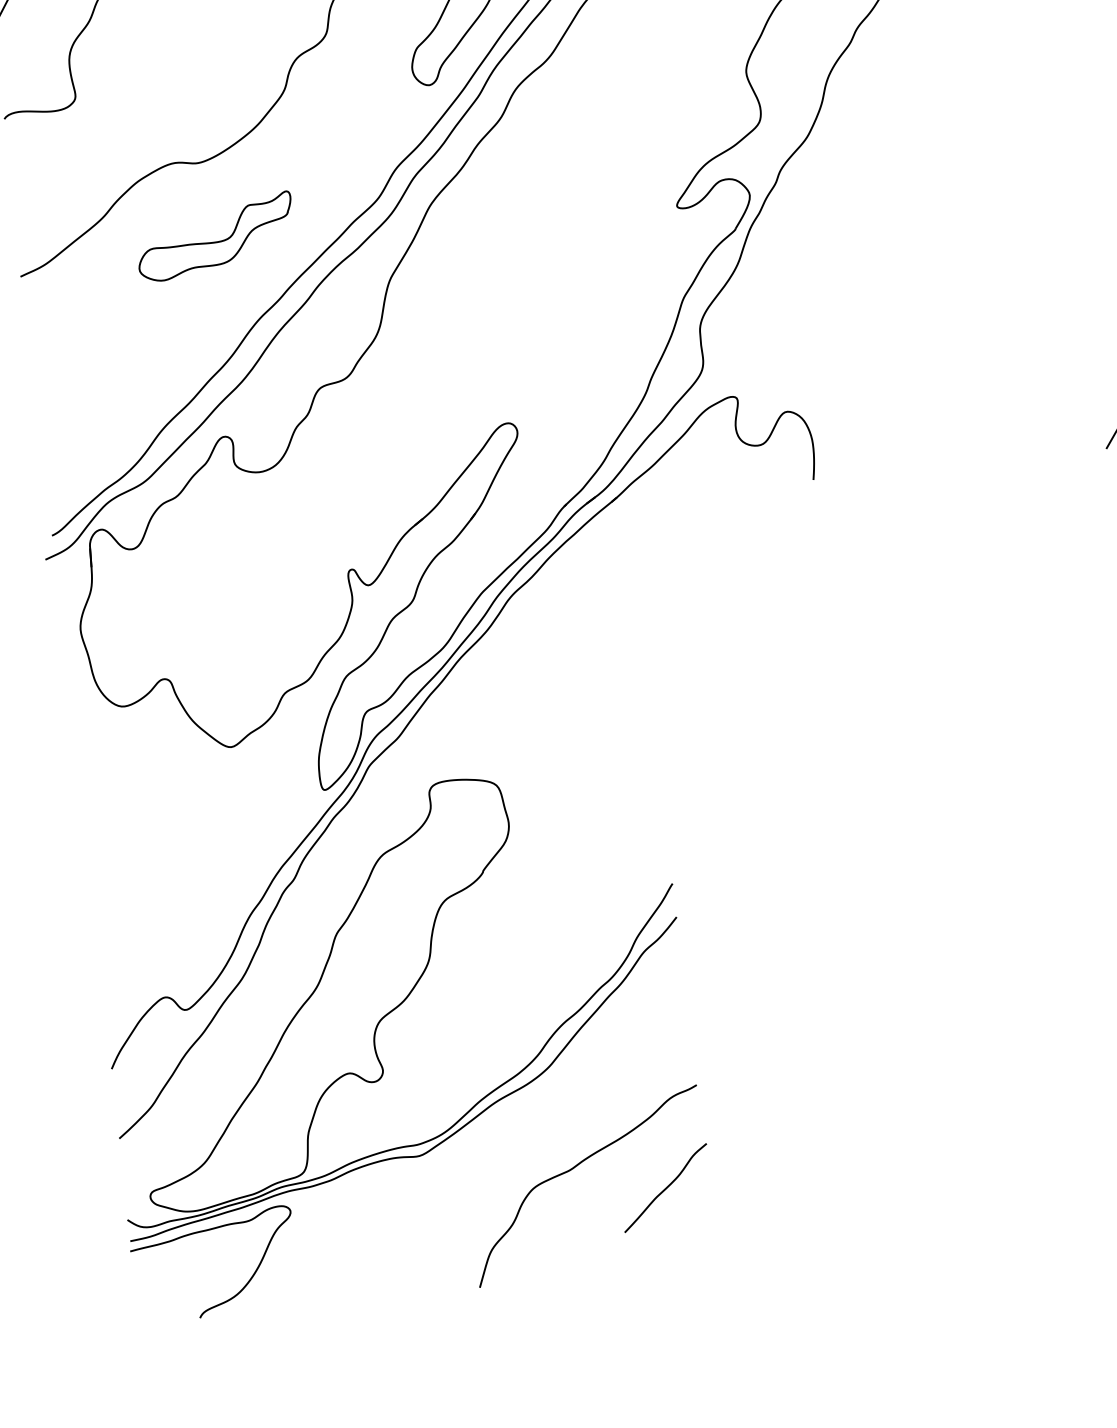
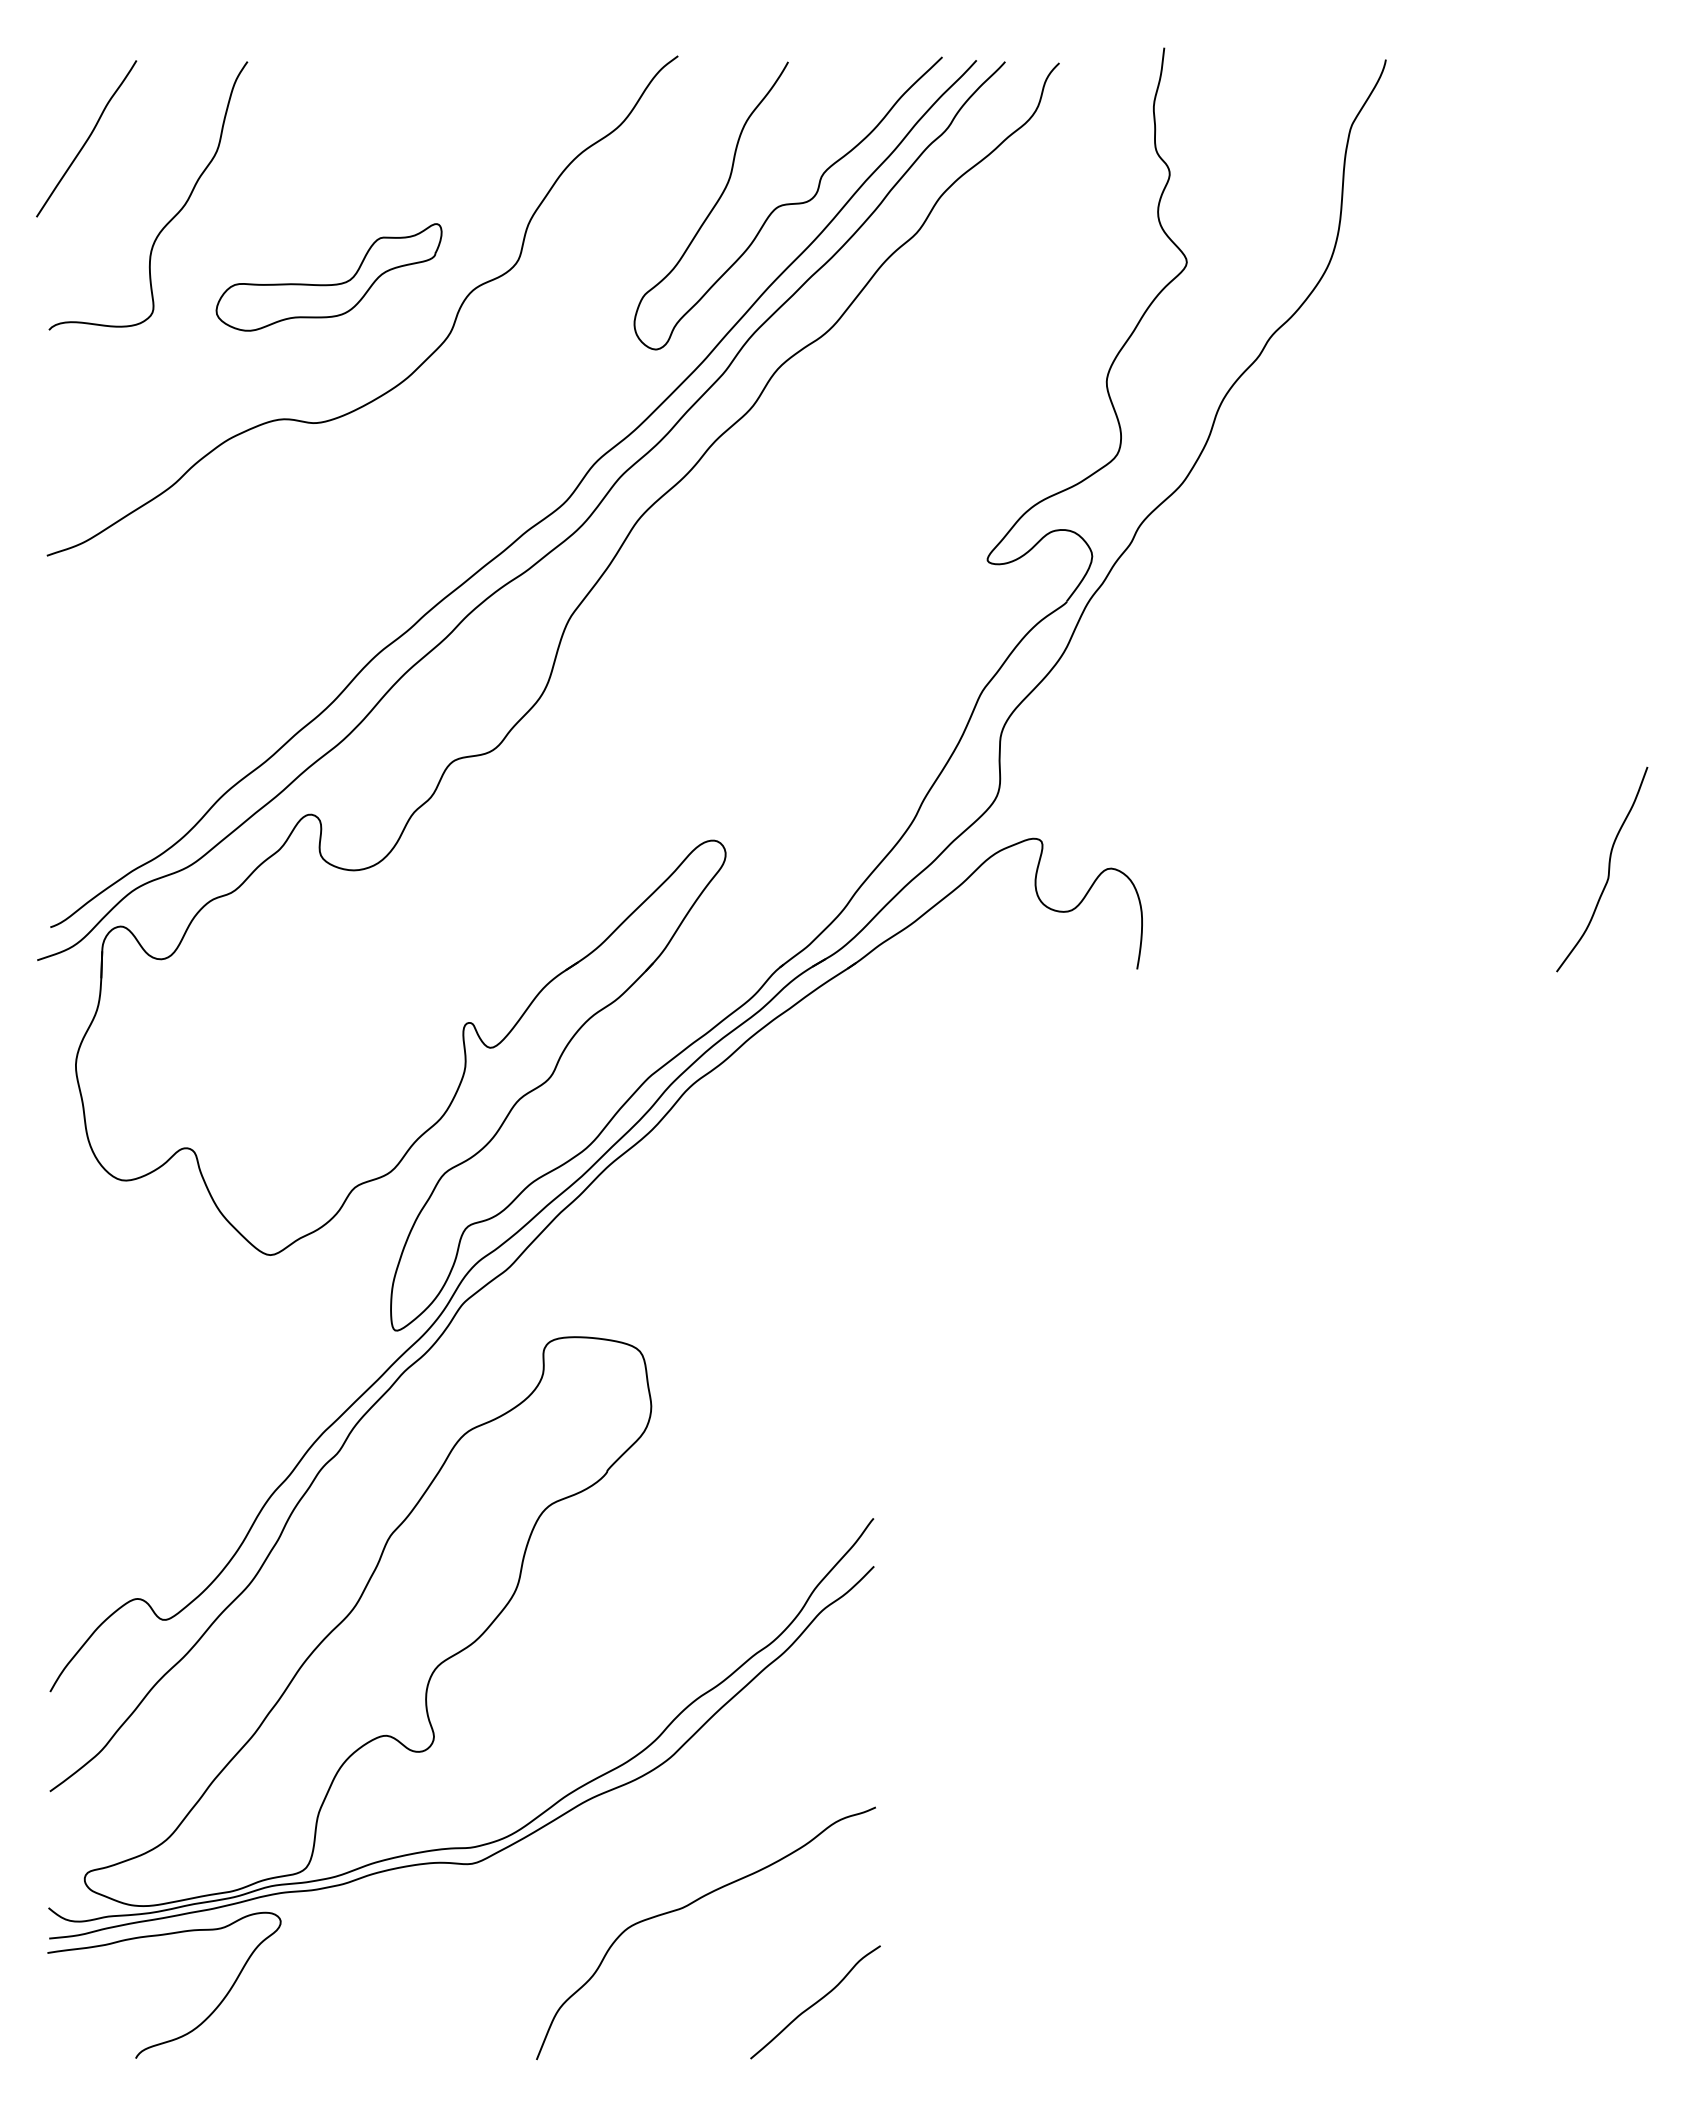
part: (215, 241) -> (328, 284), moved
curve: (665, 1188) -> (815, 2002), moved

